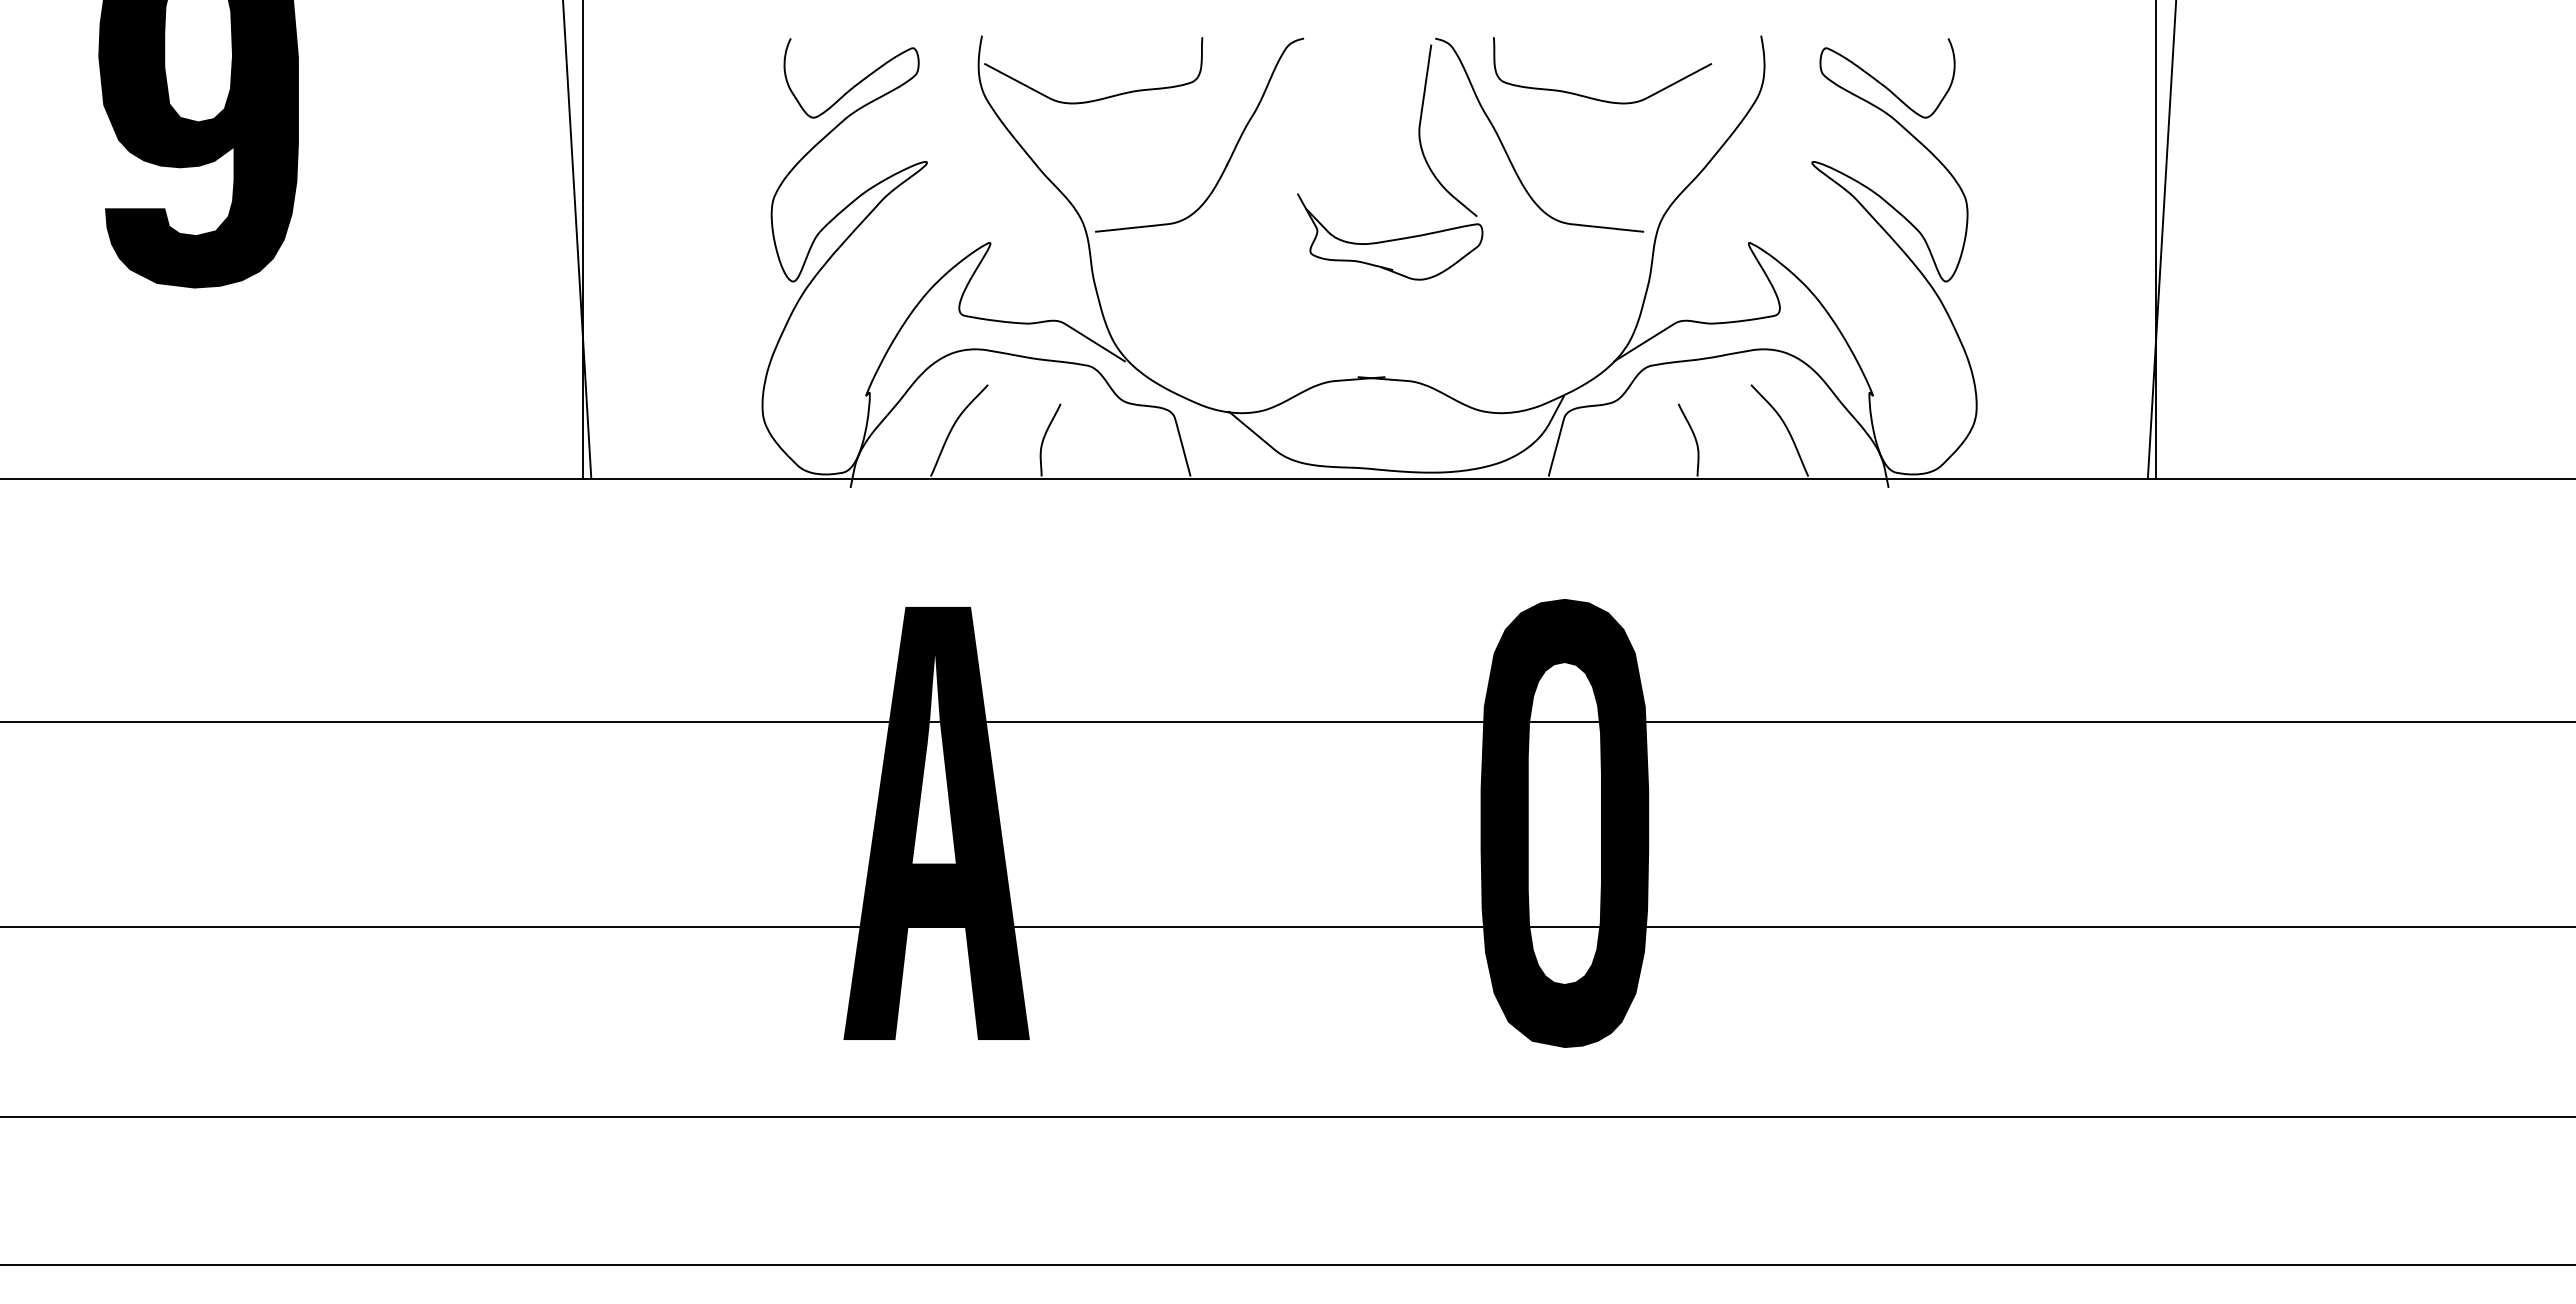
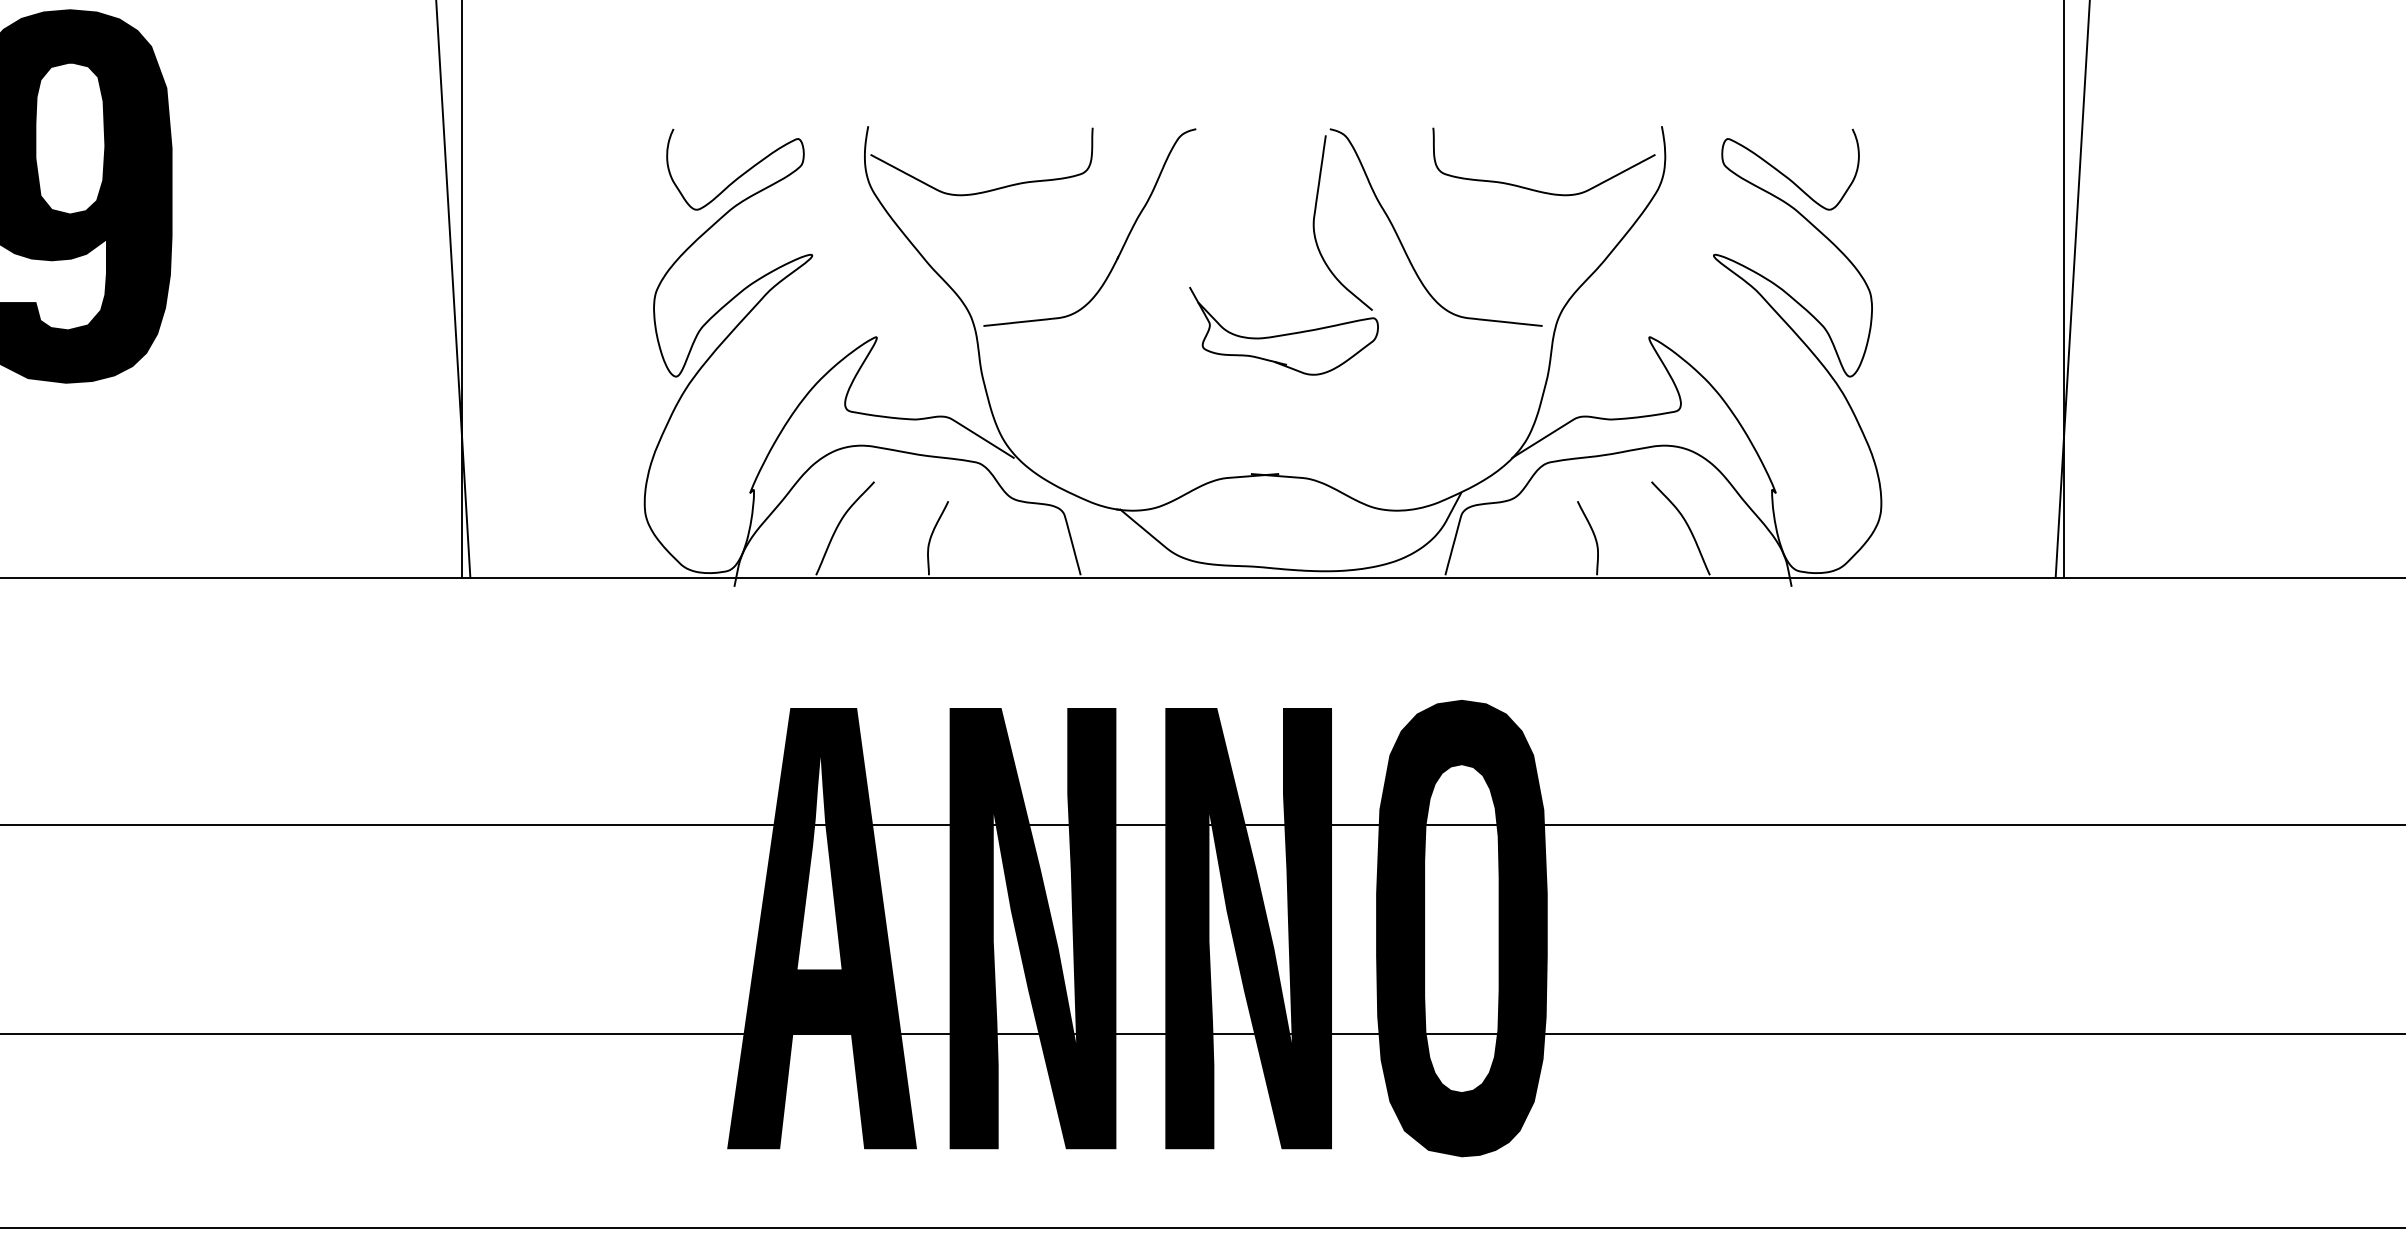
curve: (1597, 98) -> (1538, 190), moved
fill: (1143, 823) -> (1032, 928), added
fill: (1355, 823) -> (1248, 928), added

